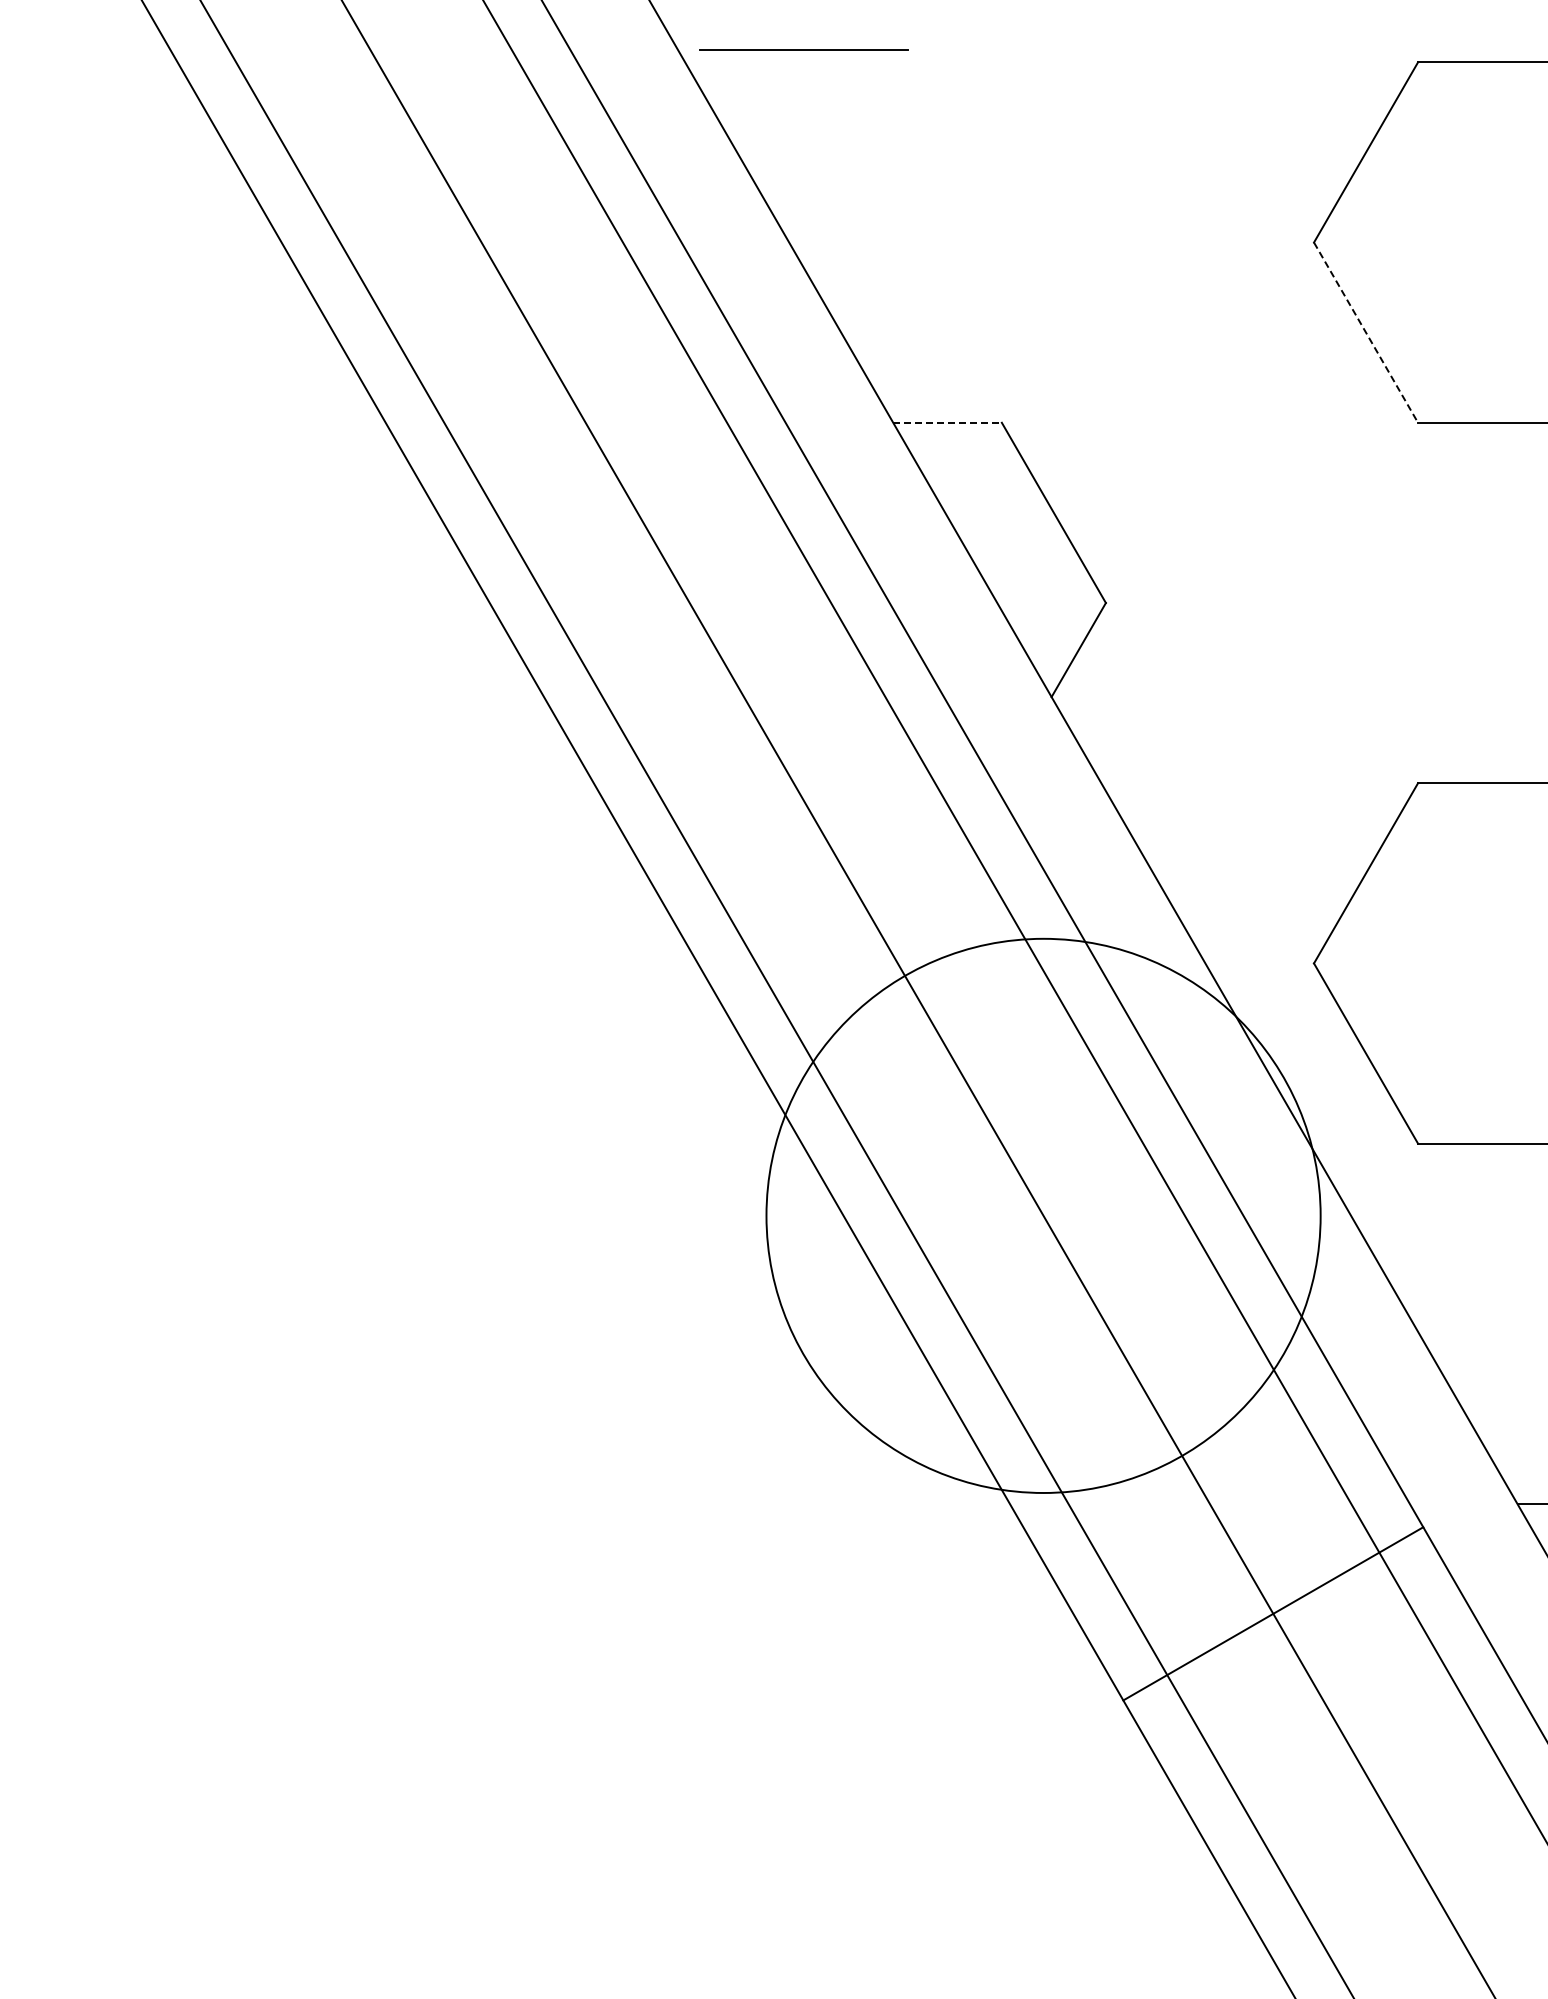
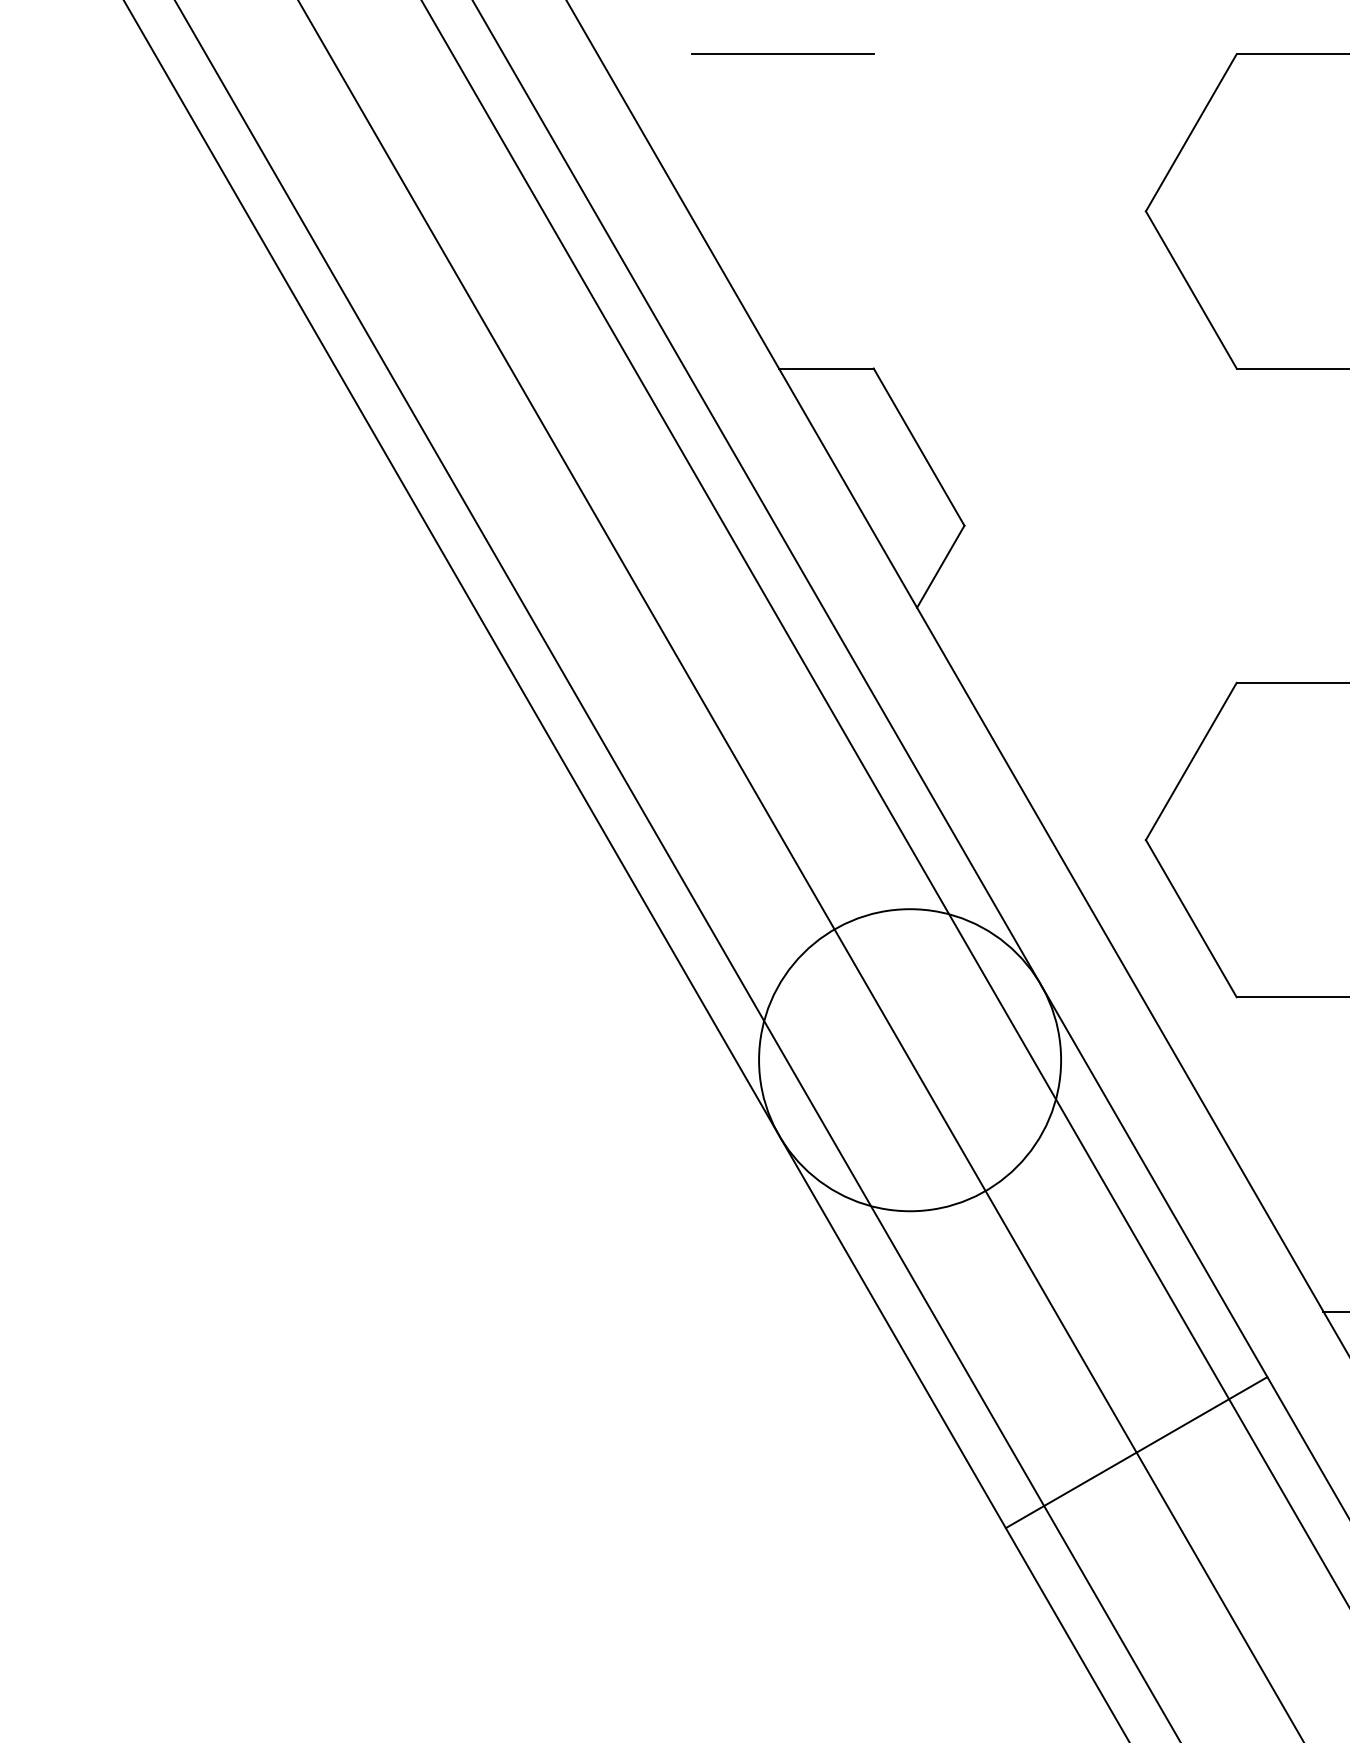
line: (803, 49) -> (782, 53), moved
line: (1366, 333) -> (1191, 290), dashed -> solid
line: (948, 422) -> (827, 368), dashed -> solid
circle: (1043, 1215) -> (910, 1059), size x0.62
line: (1273, 1613) -> (1136, 1452), moved

